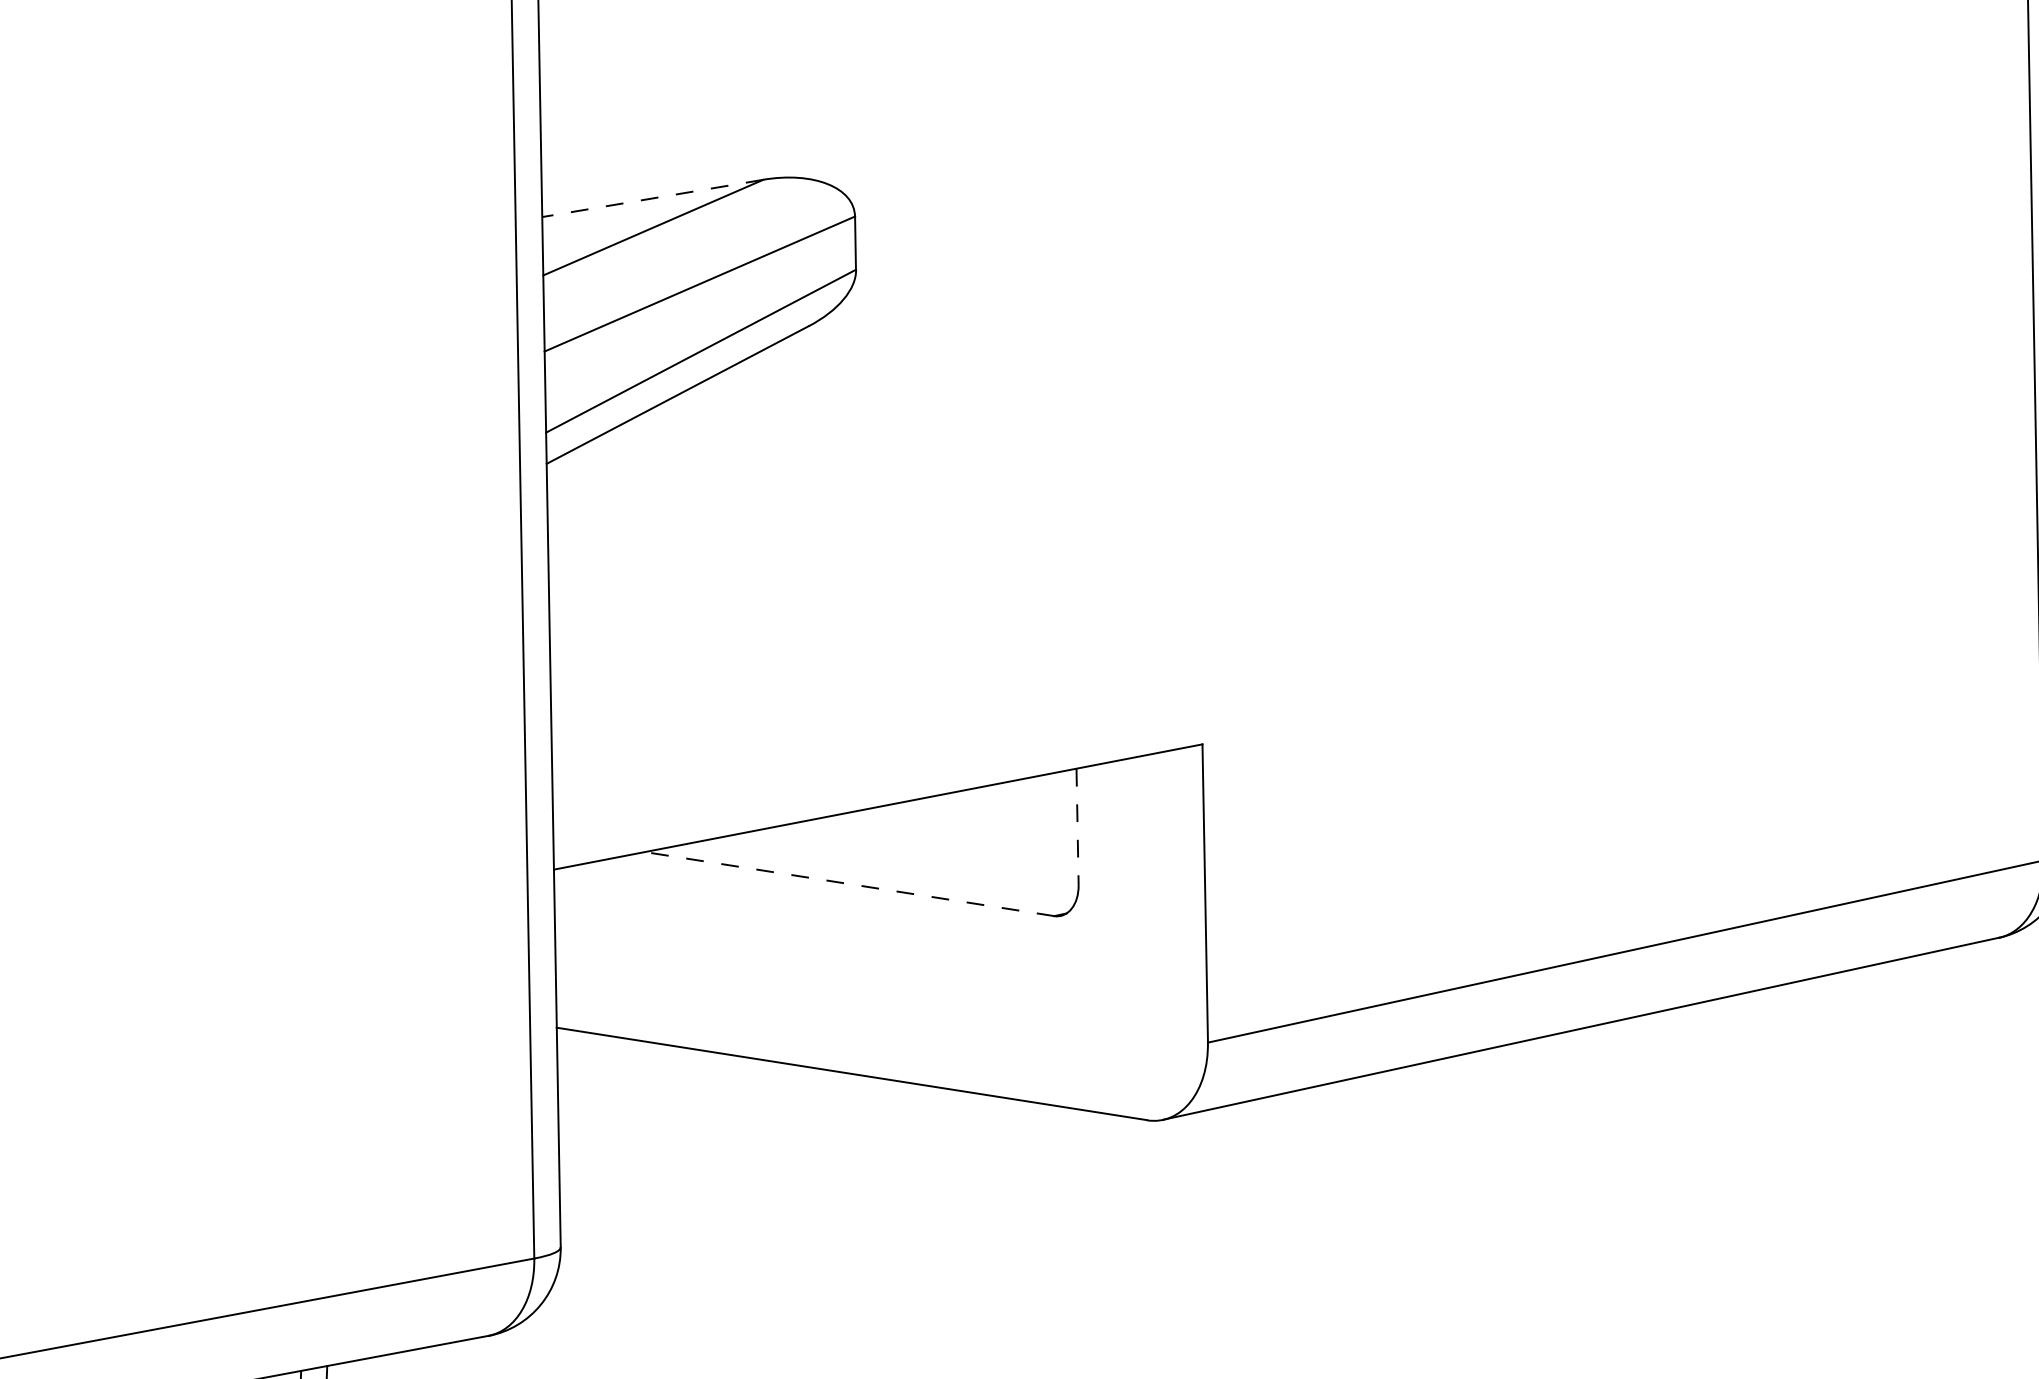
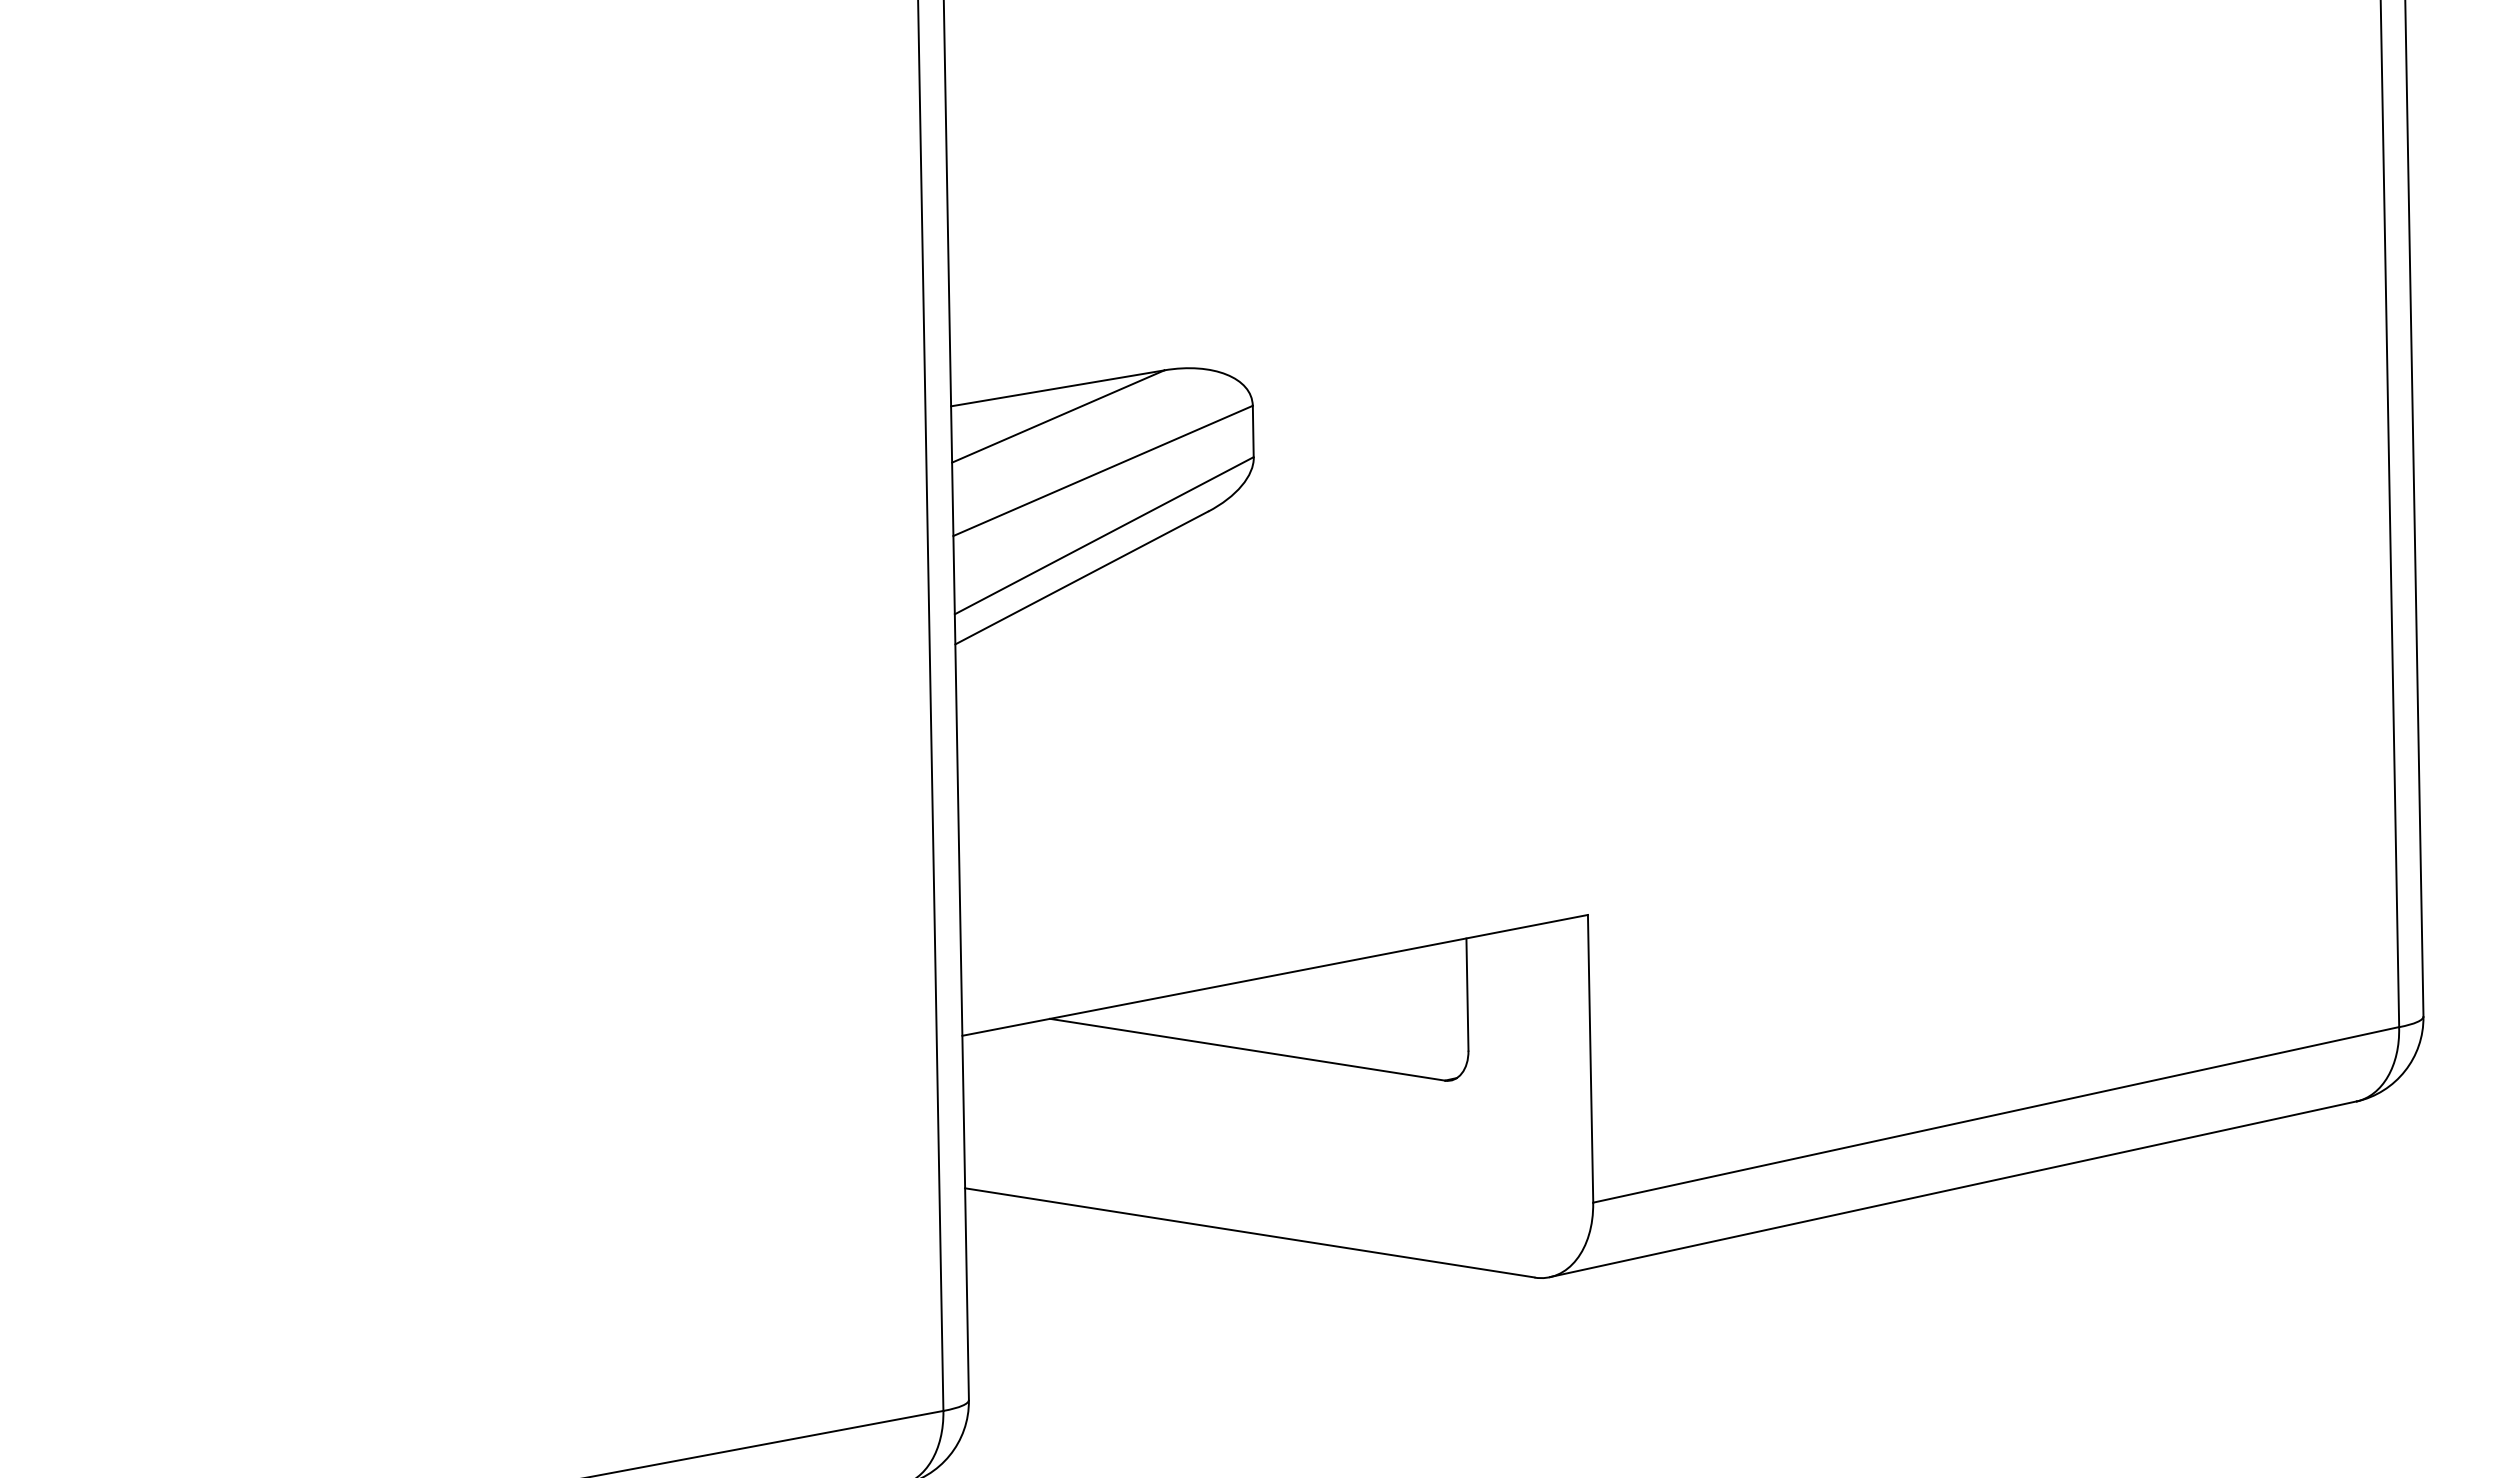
line: (652, 198) -> (1057, 388), dashed -> solid
line: (1077, 827) -> (1467, 995), dashed -> solid
line: (849, 883) -> (1247, 1049), dashed -> solid

